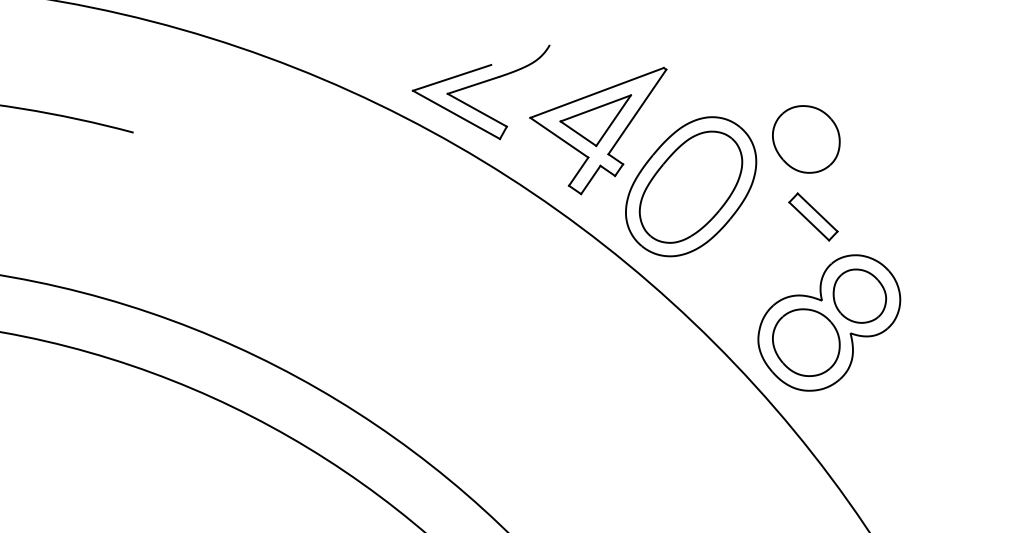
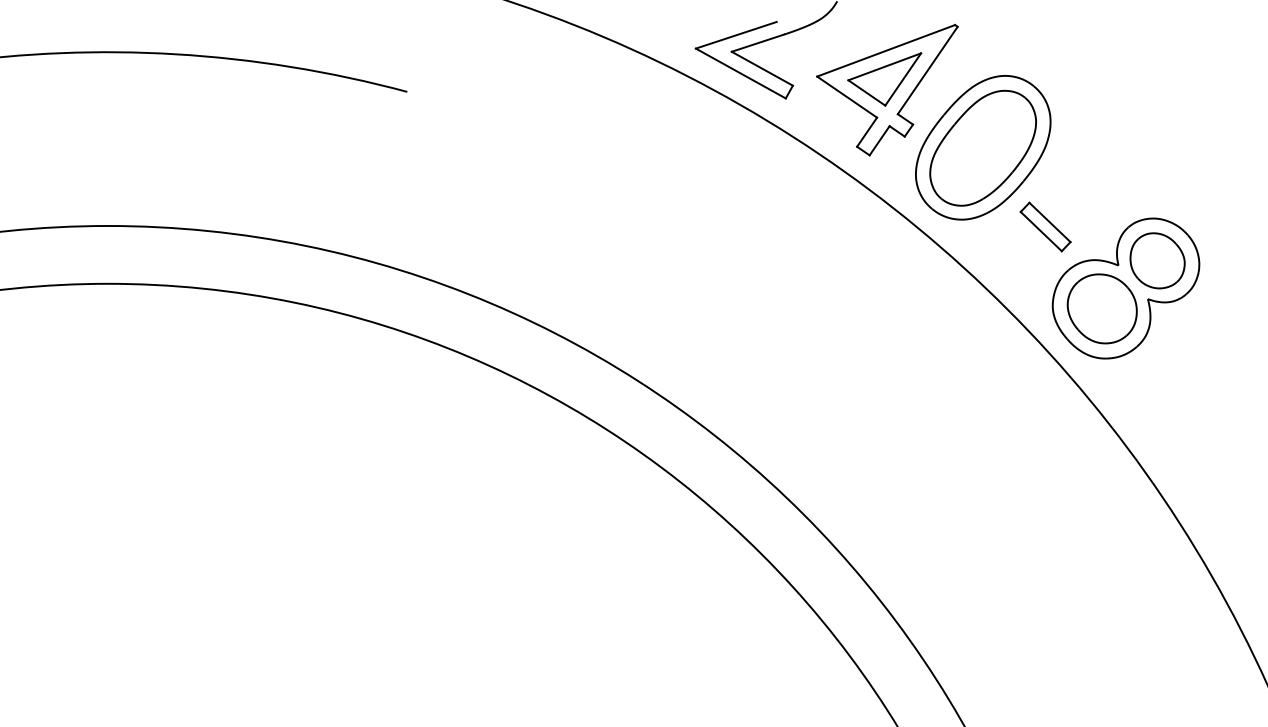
part: (805, 139) -> (1101, 98), removed
part: (813, 216) -> (1045, 226), moved

